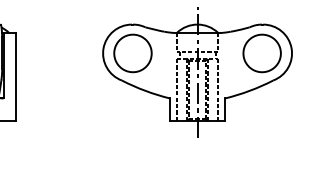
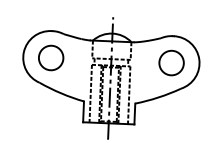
part: (132, 53) -> (50, 58), size x0.7
part: (261, 53) -> (171, 63), size x0.7

